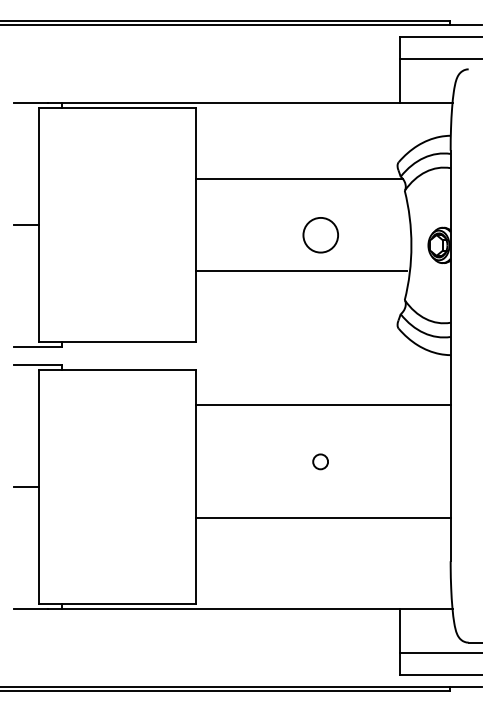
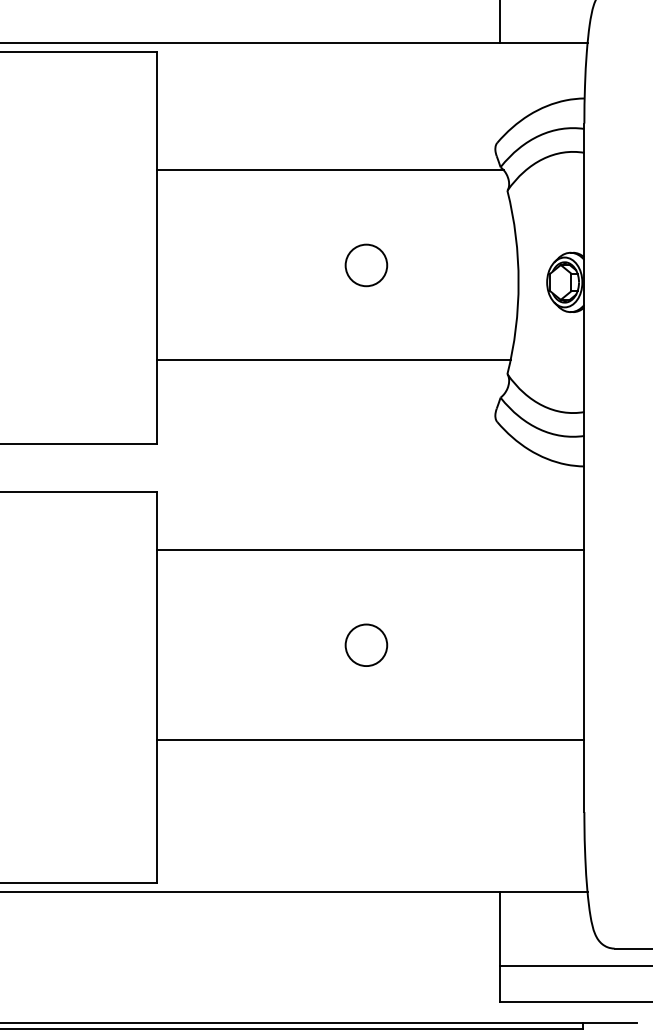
circle: (320, 235) -> (366, 265), size x0.71
line: (300, 270) -> (332, 359), moved
circle: (320, 461) -> (366, 644), size x1.67

